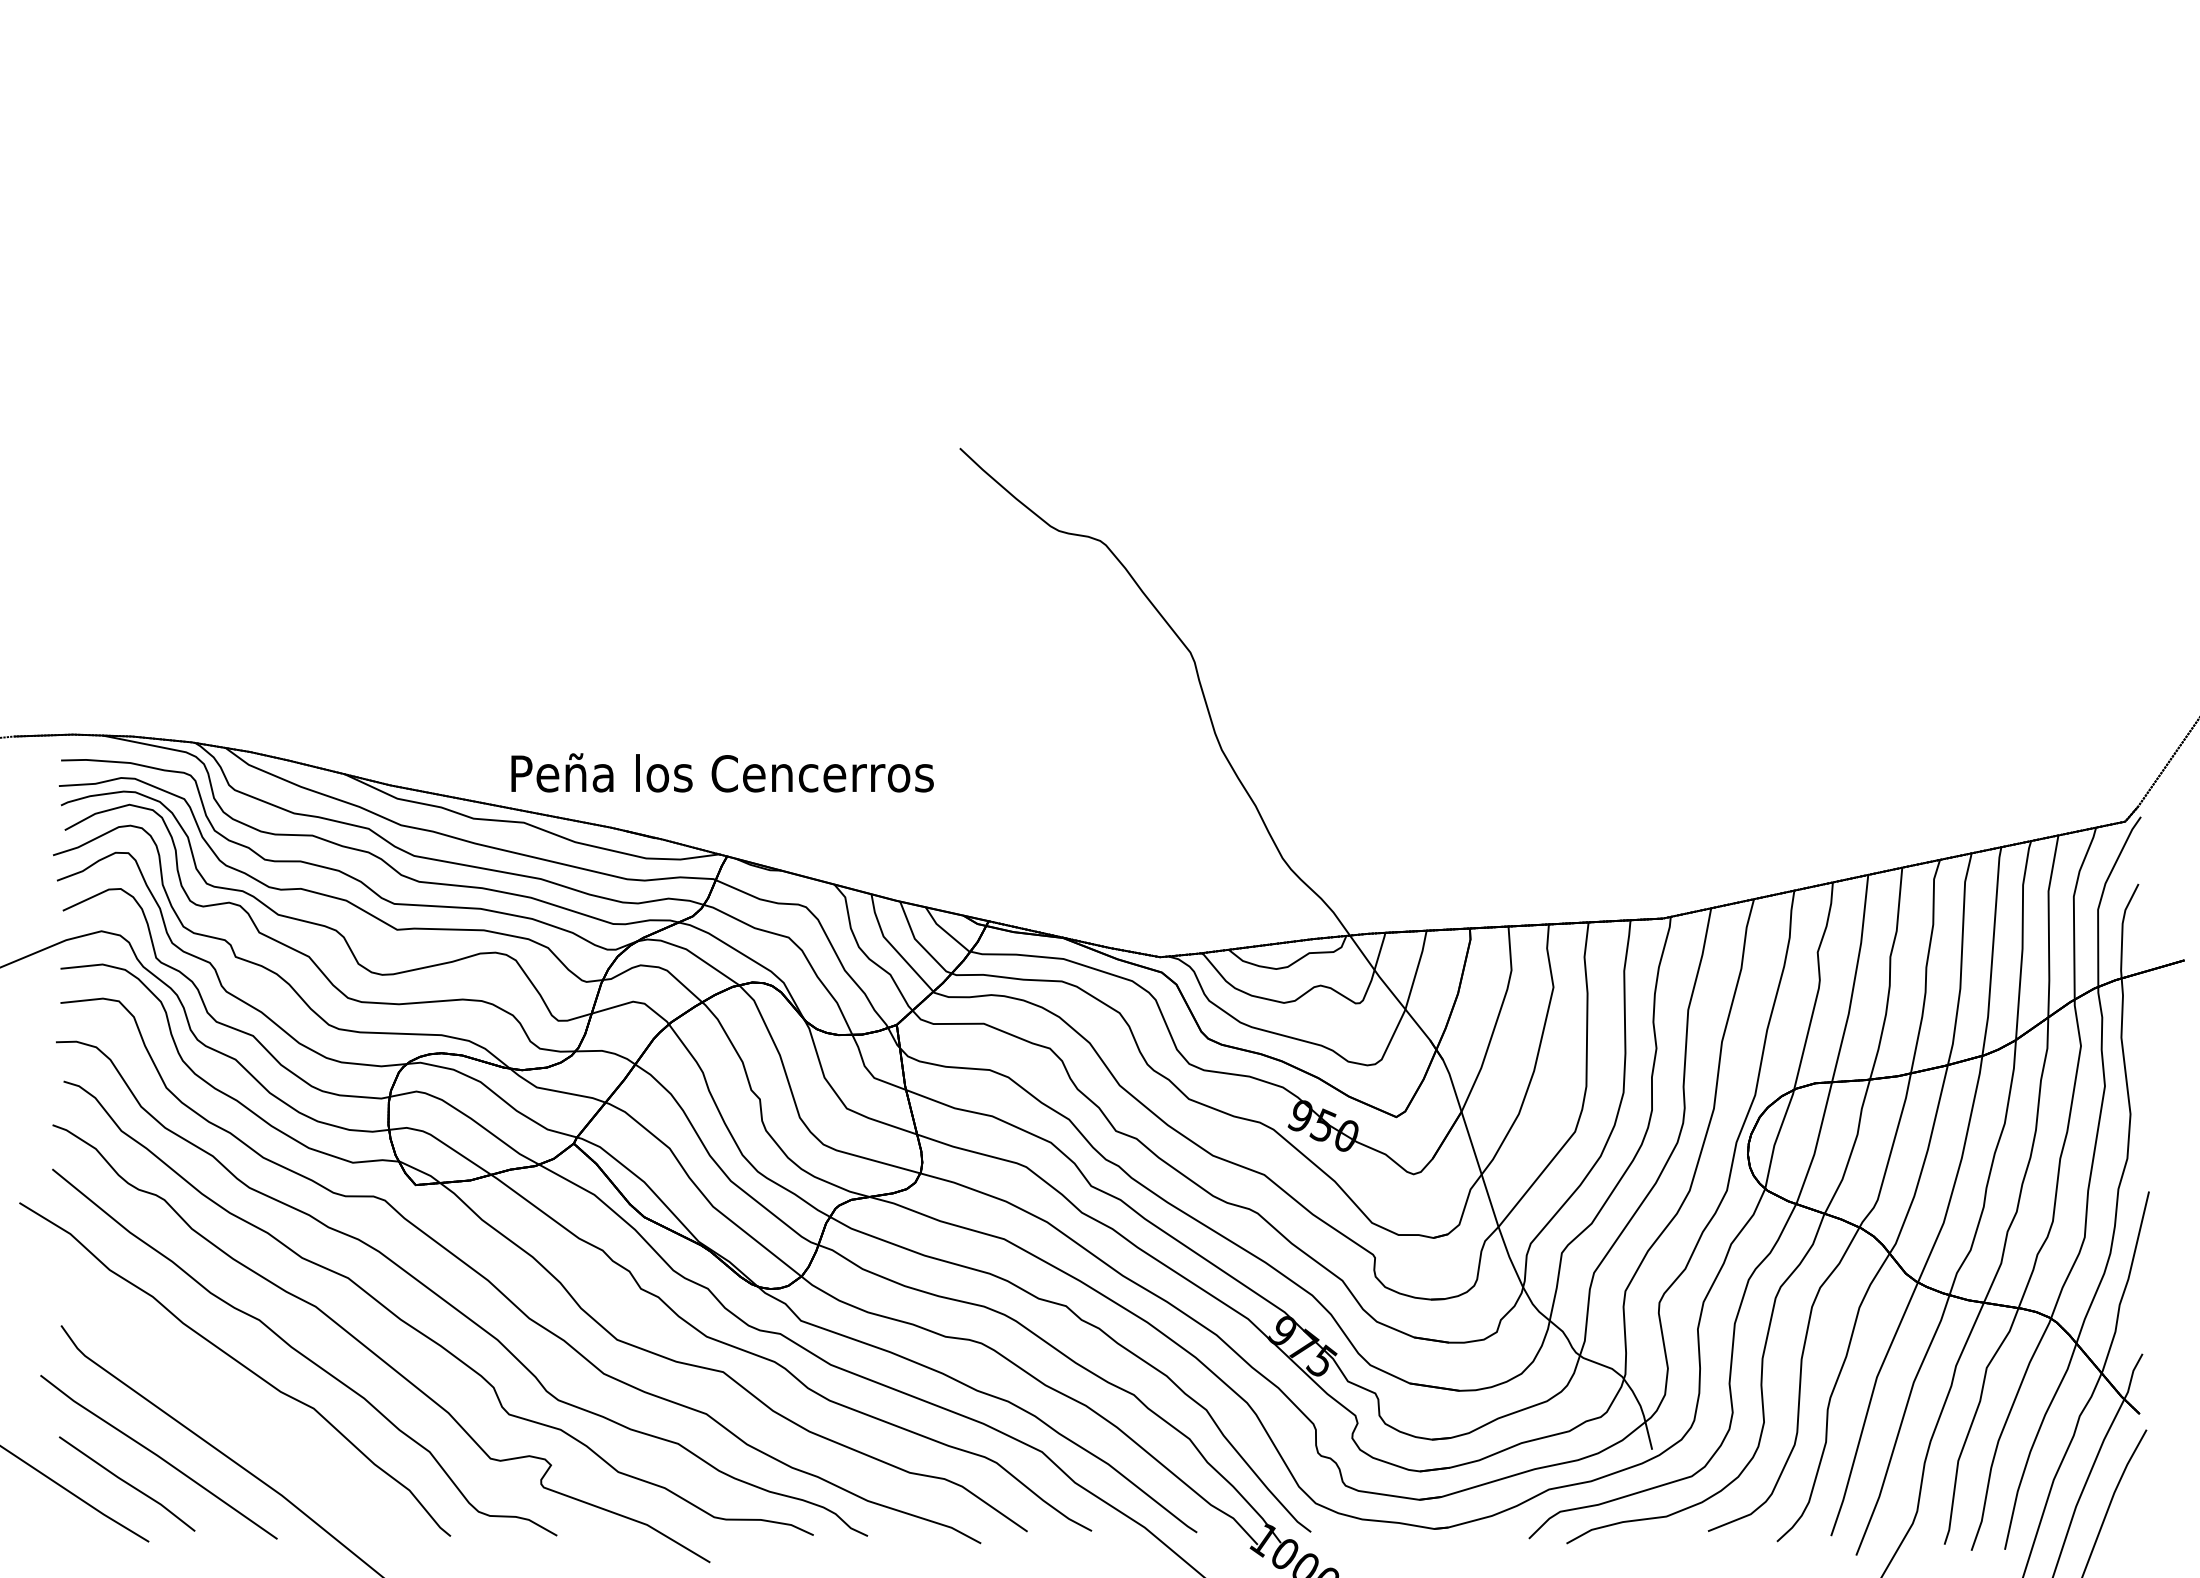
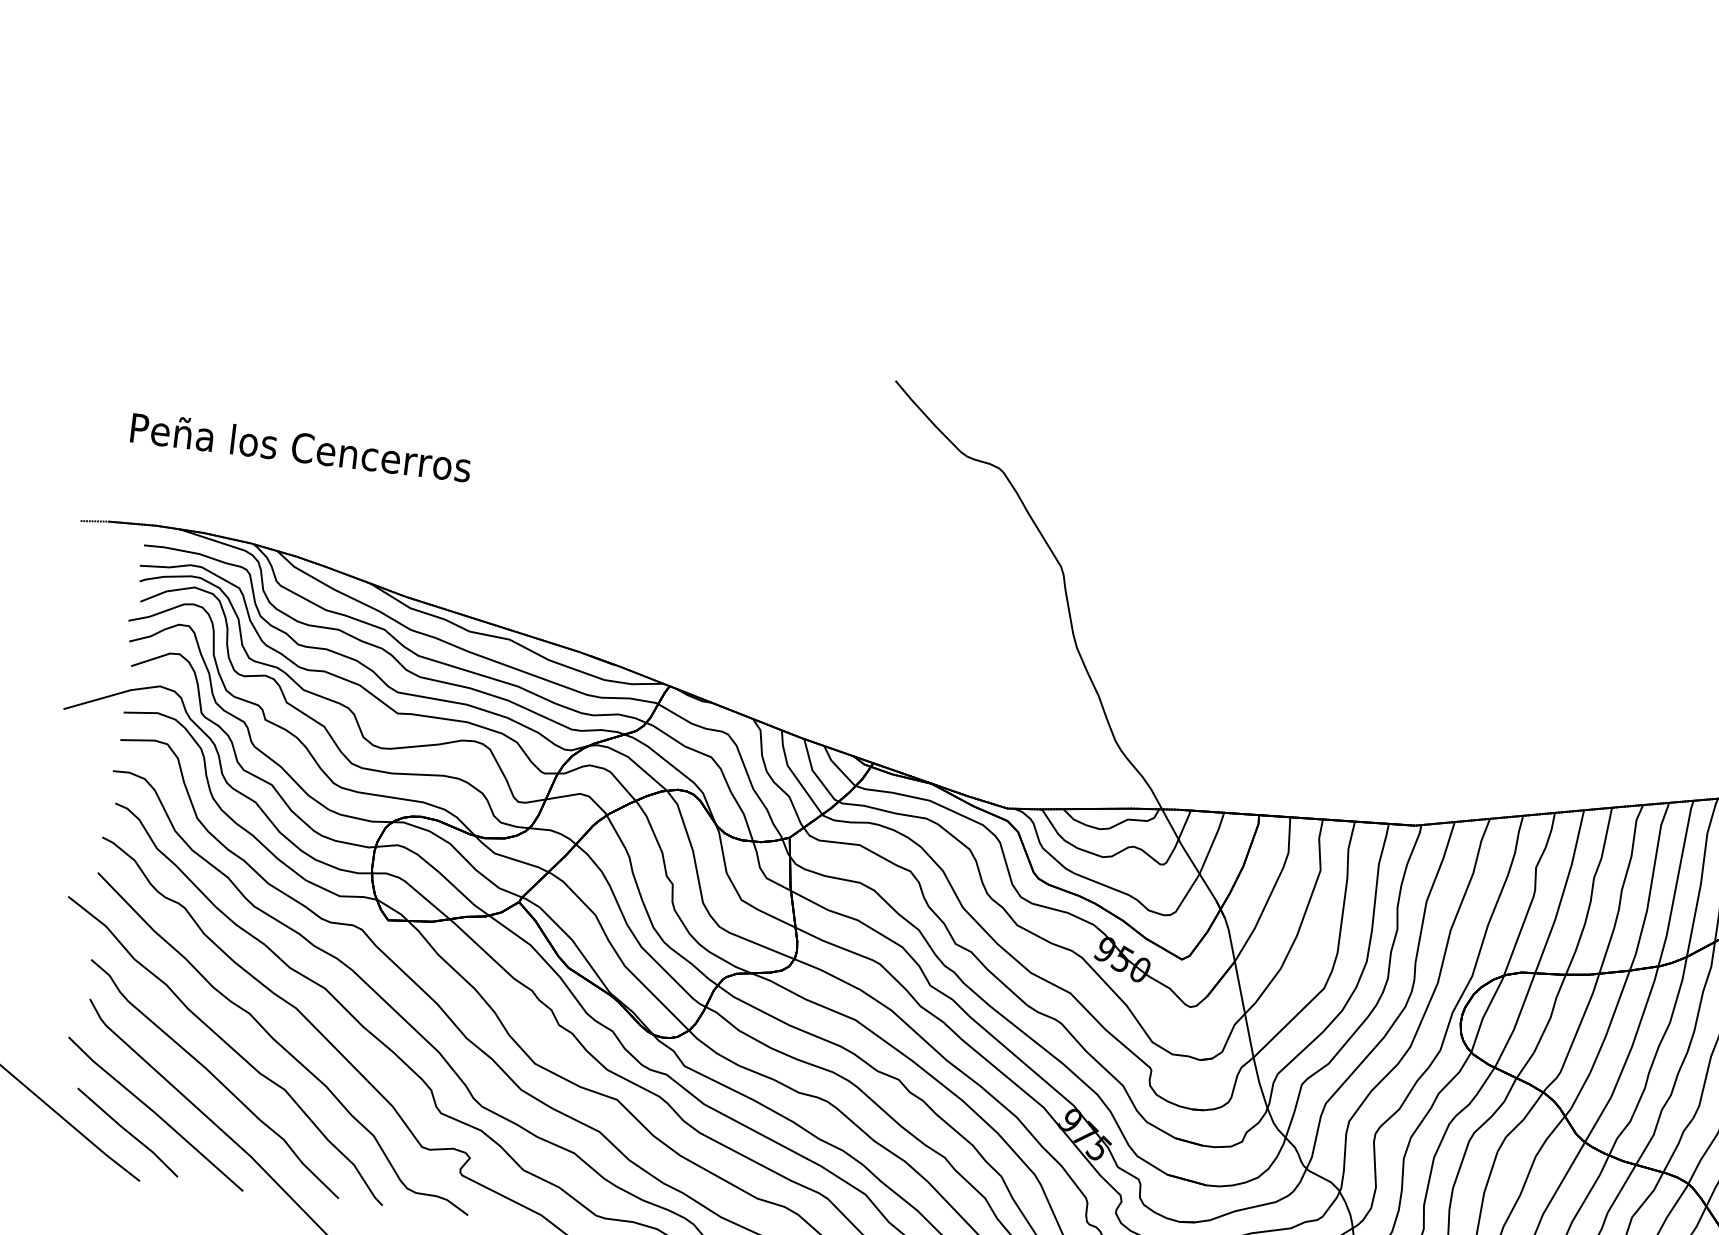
text: (722, 772) -> (301, 446), moved
part: (226, 1405) -> (215, 1079), added

